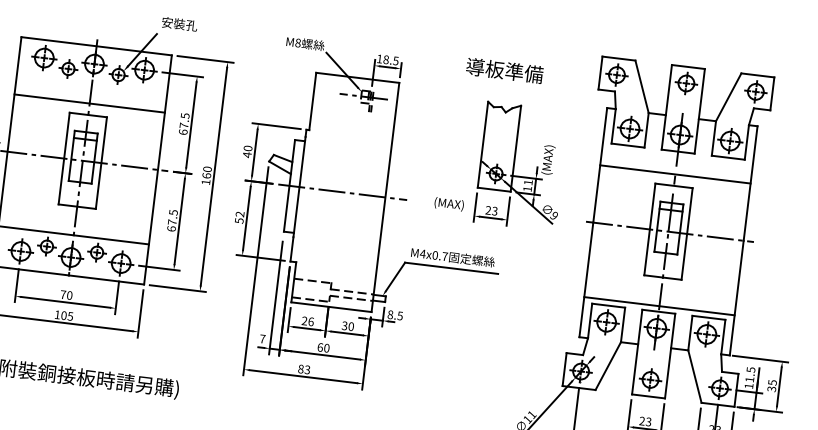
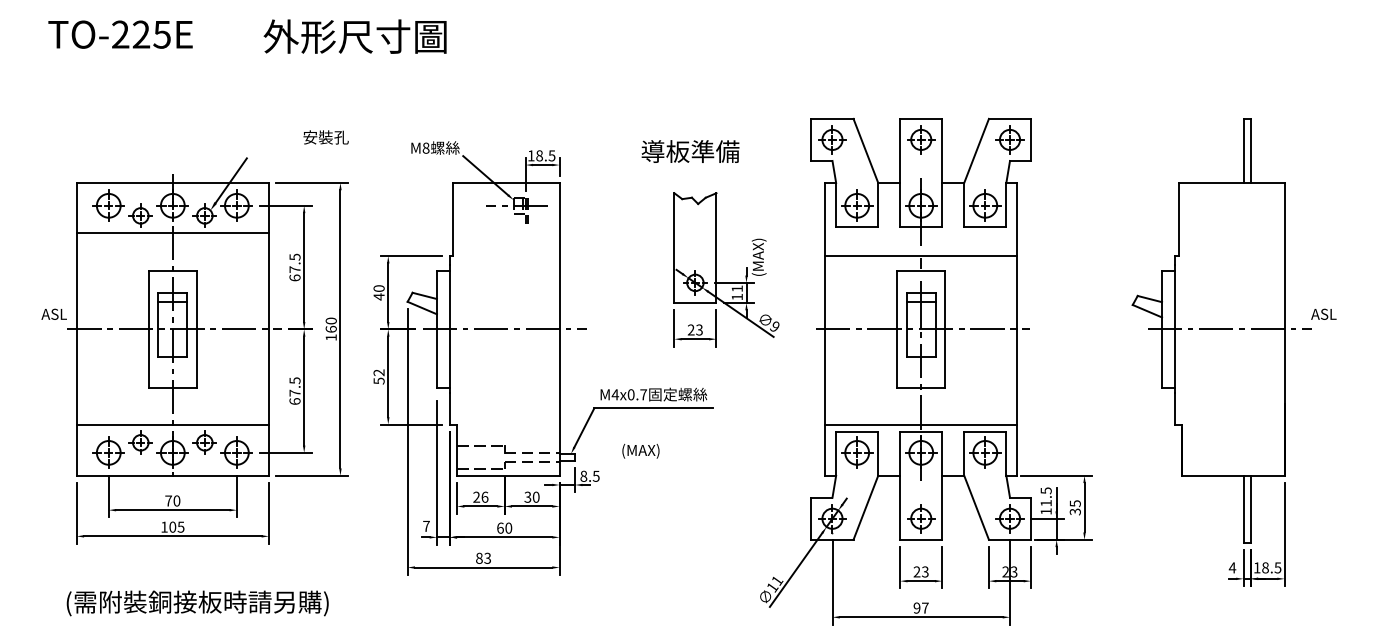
text: (179, 24) -> (325, 137), moved
line: (89, 103) -> (172, 233), moved
text: (448, 204) -> (640, 451), moved

